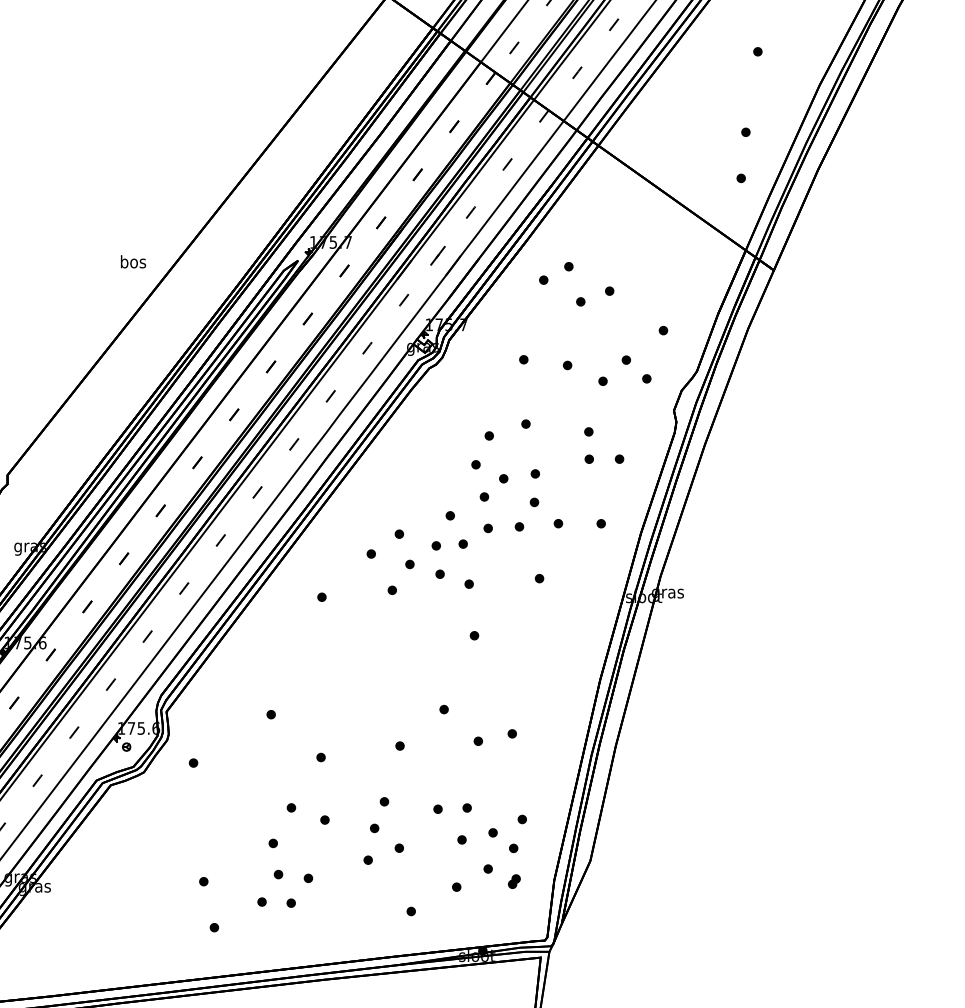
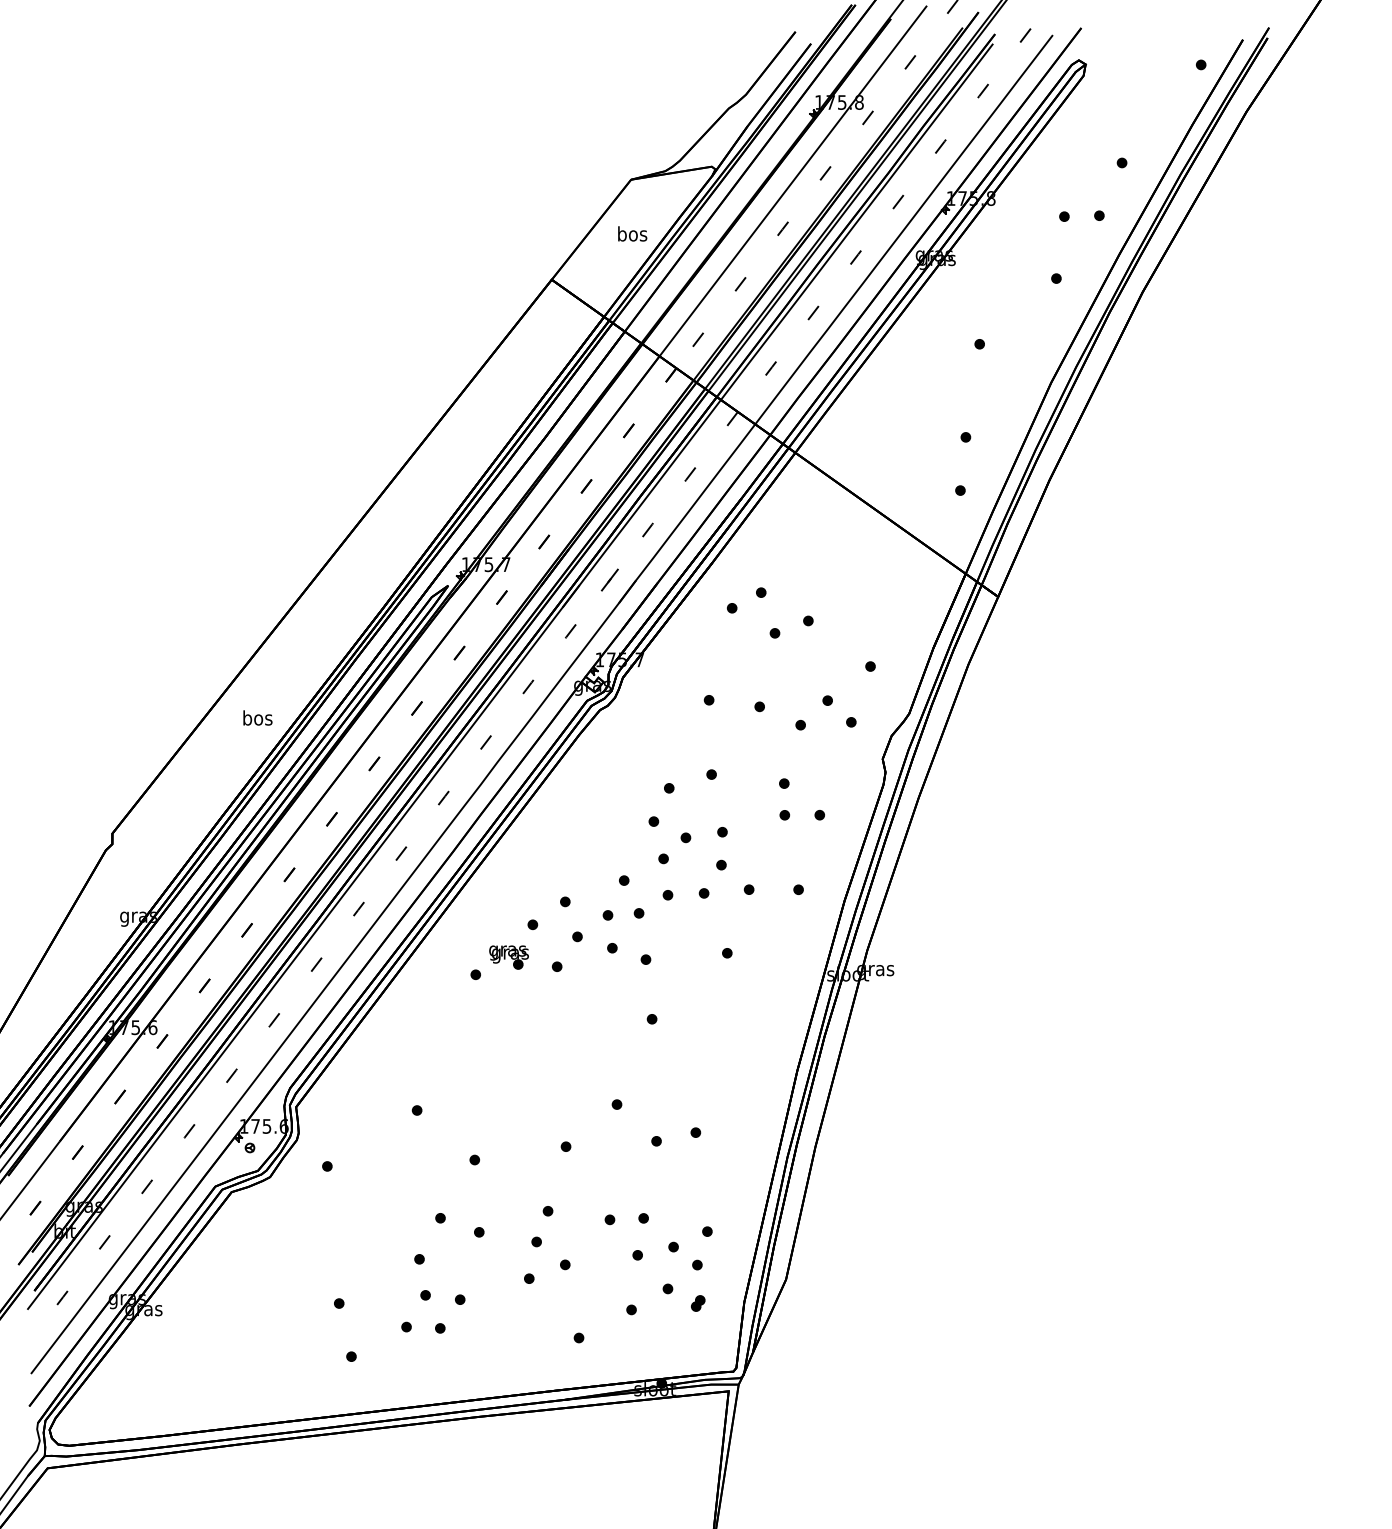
text: (133, 261) -> (257, 717), moved
part: (350, 582) -> (508, 957), added

